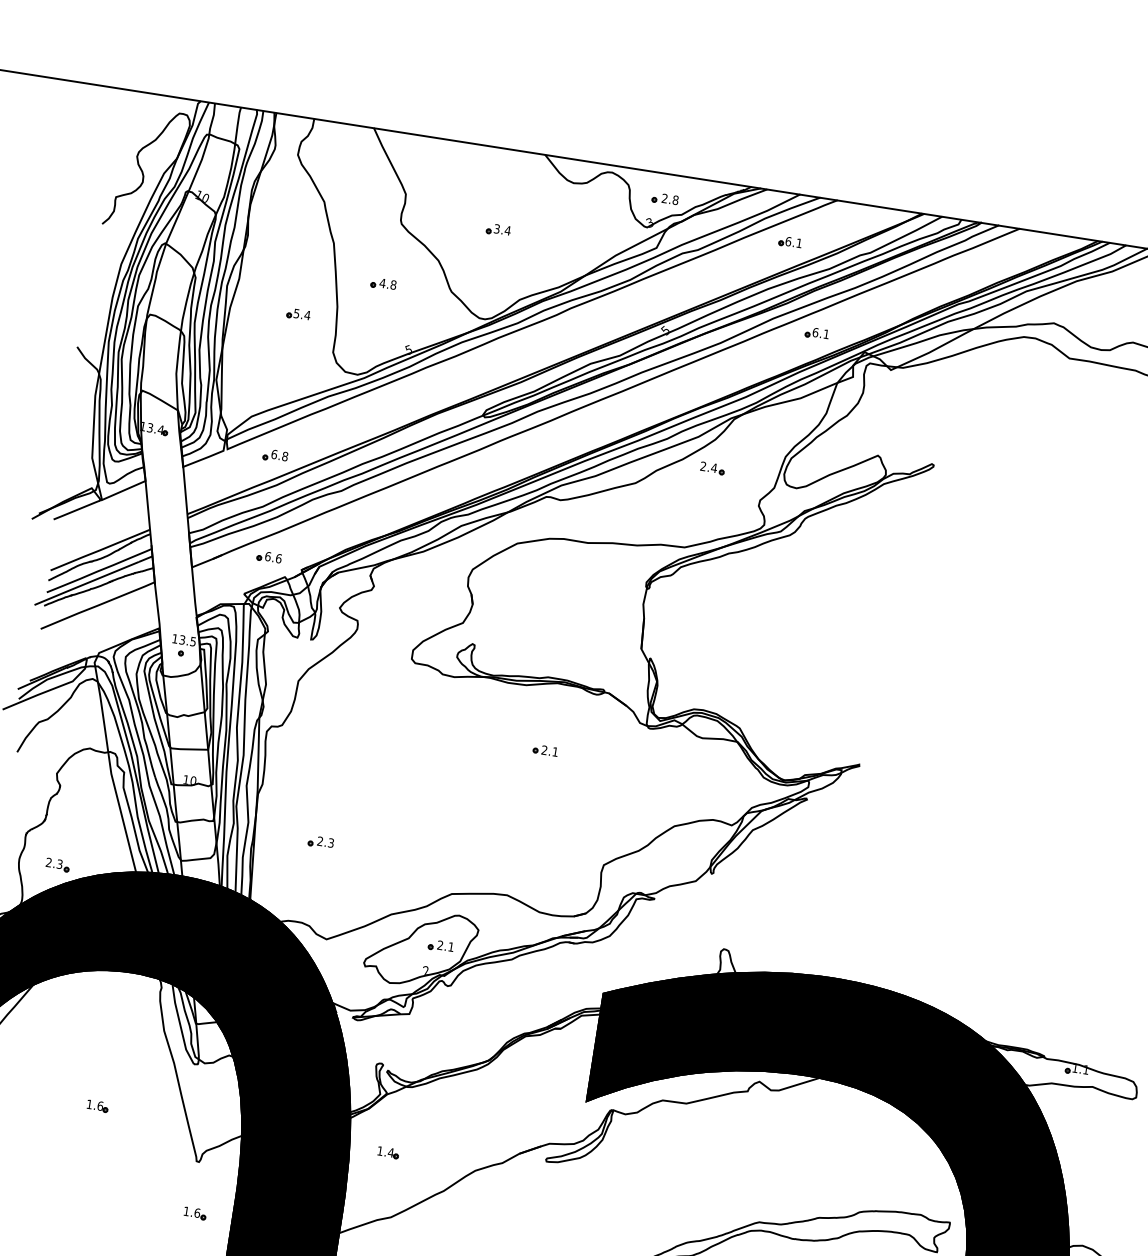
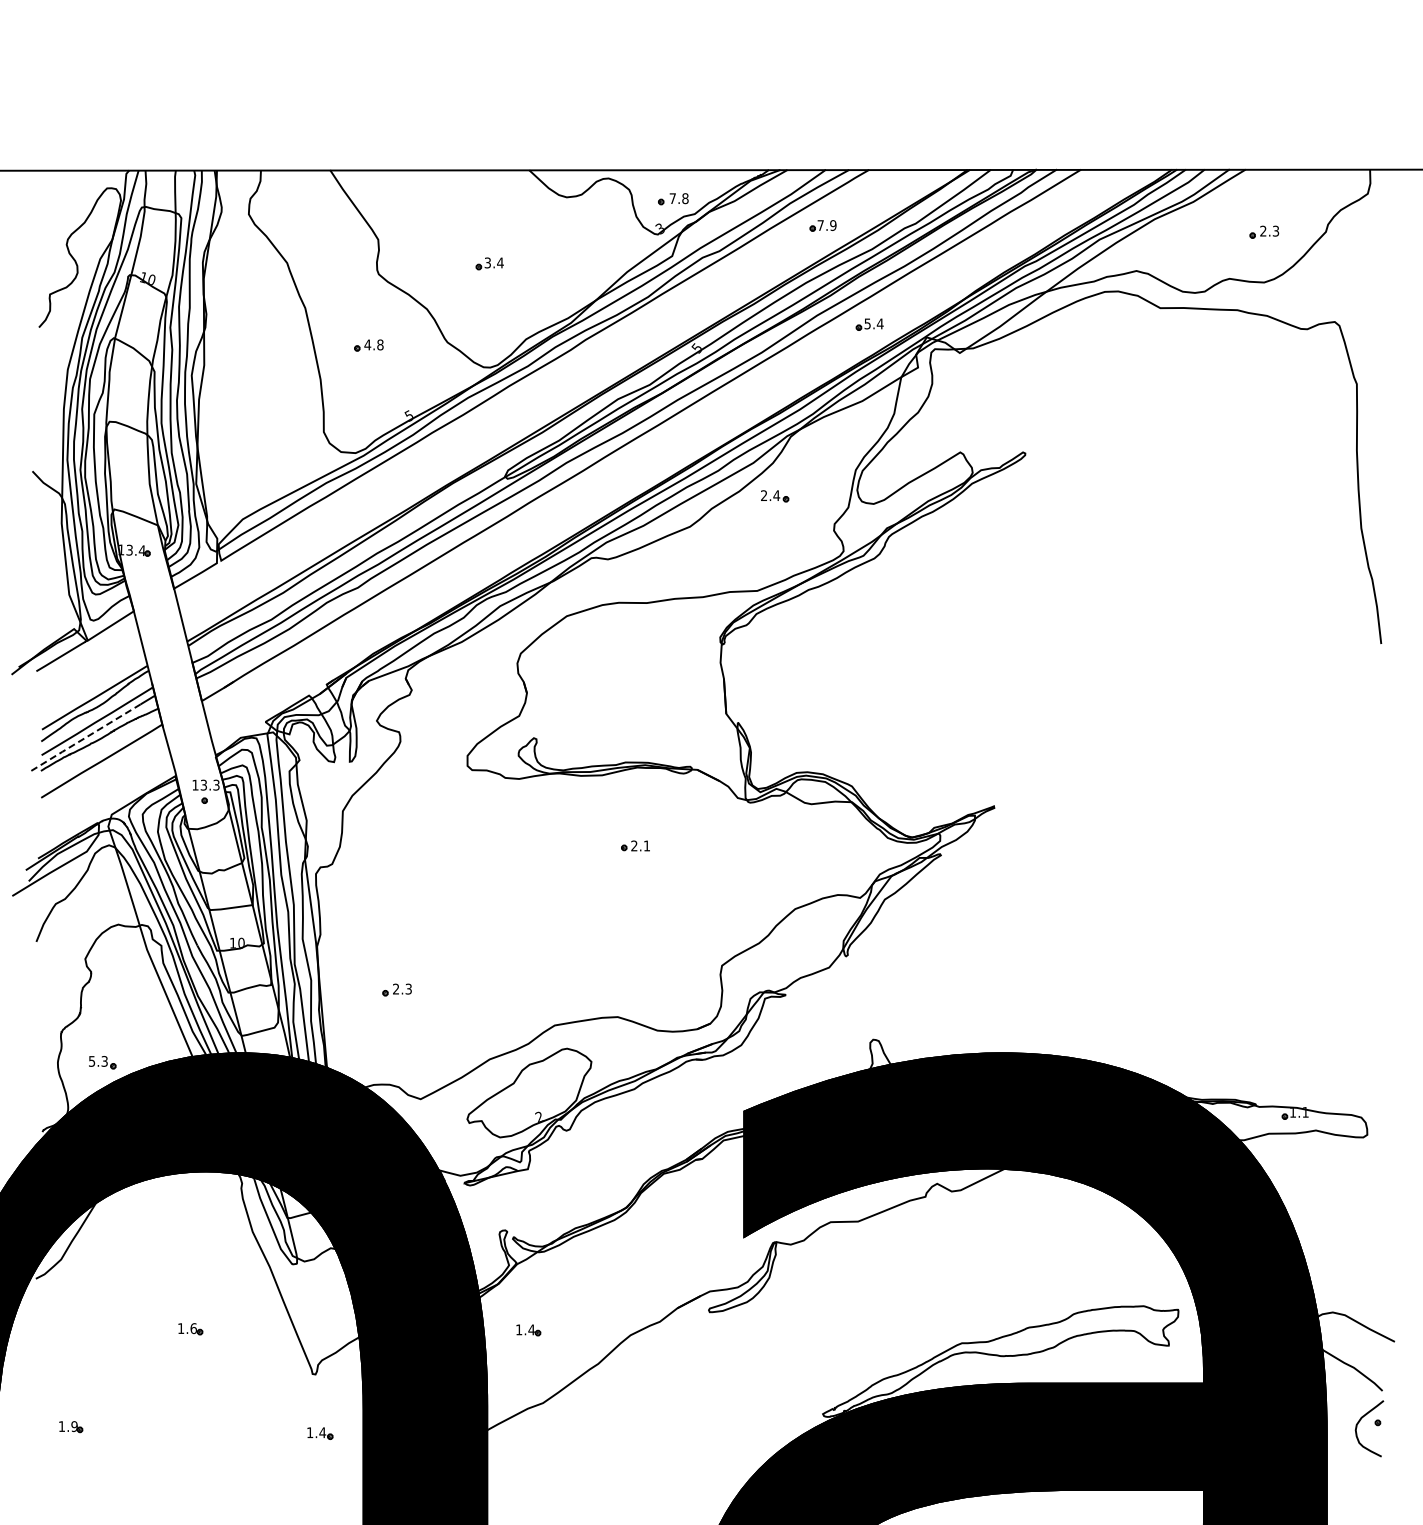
text: (664, 198) -> (672, 198), 2.8 -> 7.8
text: (793, 242) -> (826, 225), 6.1 -> 7.9
part: (298, 314) -> (277, 395), removed
text: (820, 333) -> (873, 323), 6.1 -> 5.4
part: (275, 455) -> (276, 559), removed
part: (269, 556) -> (287, 675), removed
line: (85, 583) -> (84, 738), solid -> dashed
text: (193, 640) -> (216, 783), 13.5 -> 13.3
text: (49, 862) -> (92, 1061), 2.3 -> 5.3
part: (440, 946) -> (551, 1086), removed
text: (197, 1212) -> (322, 1432), 1.6 -> 1.4

